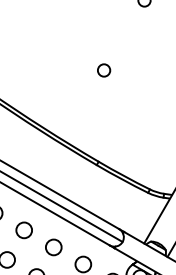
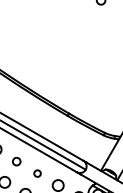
circle: (104, 70) -> (73, 49), removed
circle: (23, 230) -> (16, 161), size x0.7
circle: (53, 247) -> (37, 173), size x0.6

